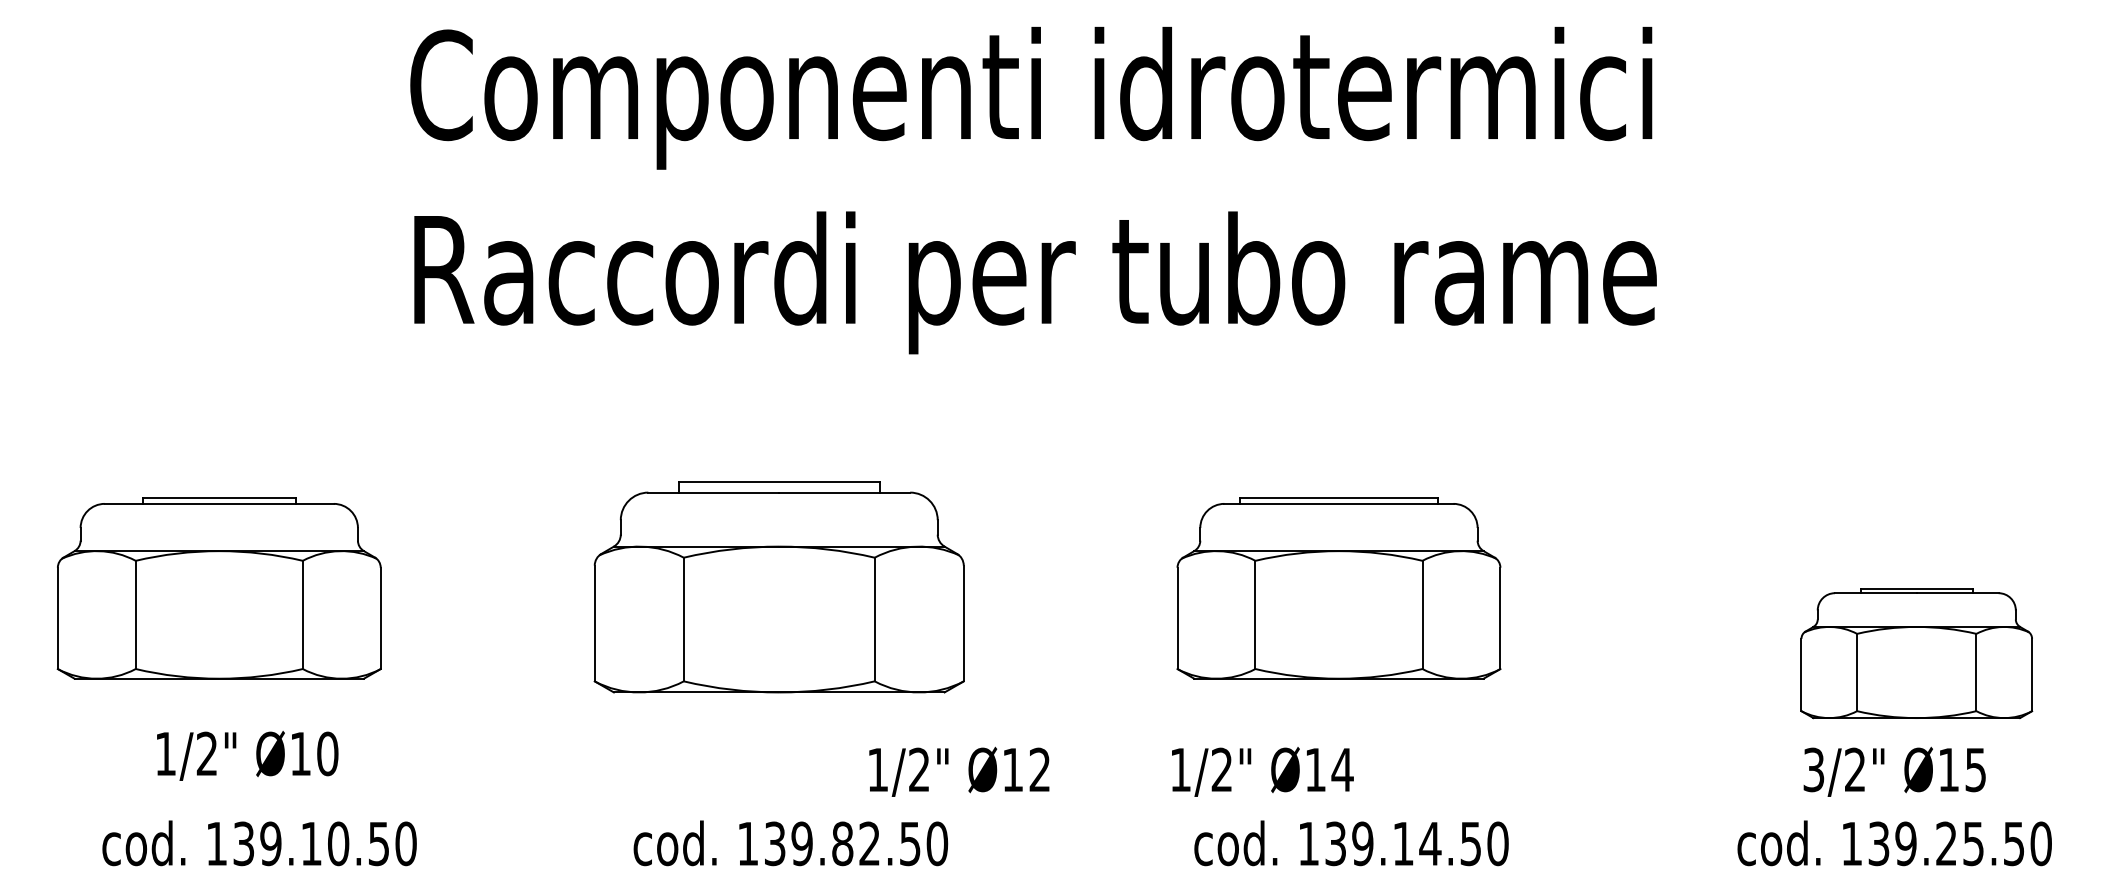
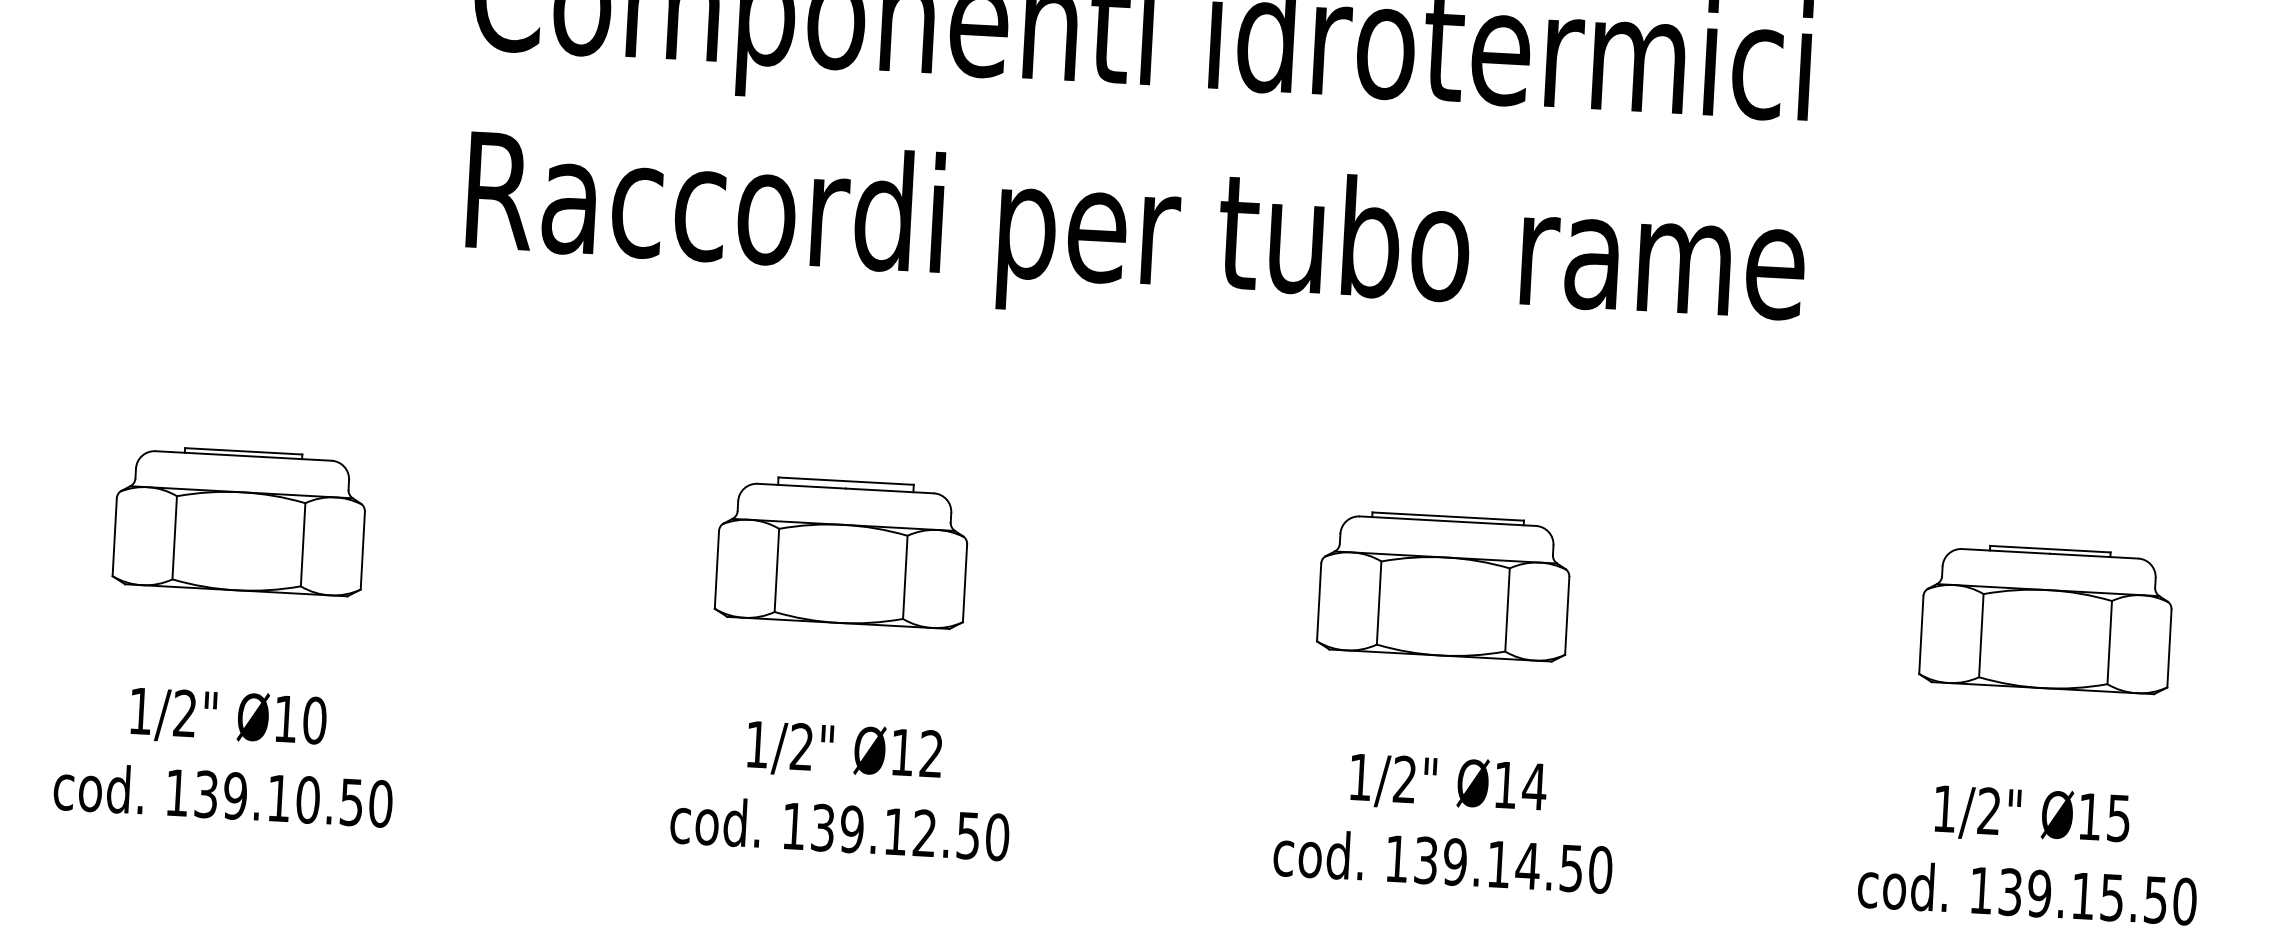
part: (778, 587) -> (841, 552), size x0.62
part: (219, 588) -> (240, 520), size x0.71
part: (1338, 588) -> (1443, 586), size x0.71
part: (1916, 653) -> (2046, 618), moved
text: (247, 755) -> (228, 717), moved
text: (1813, 769) -> (1944, 808), 3/2" -> 1/2"
text: (959, 771) -> (844, 751), moved
text: (1262, 771) -> (1448, 783), moved
text: (259, 843) -> (223, 795), moved
text: (842, 843) -> (895, 831), 139.82.50 -> 139.12.50
text: (1946, 843) -> (2083, 895), 139.25.50 -> 139.15.50

